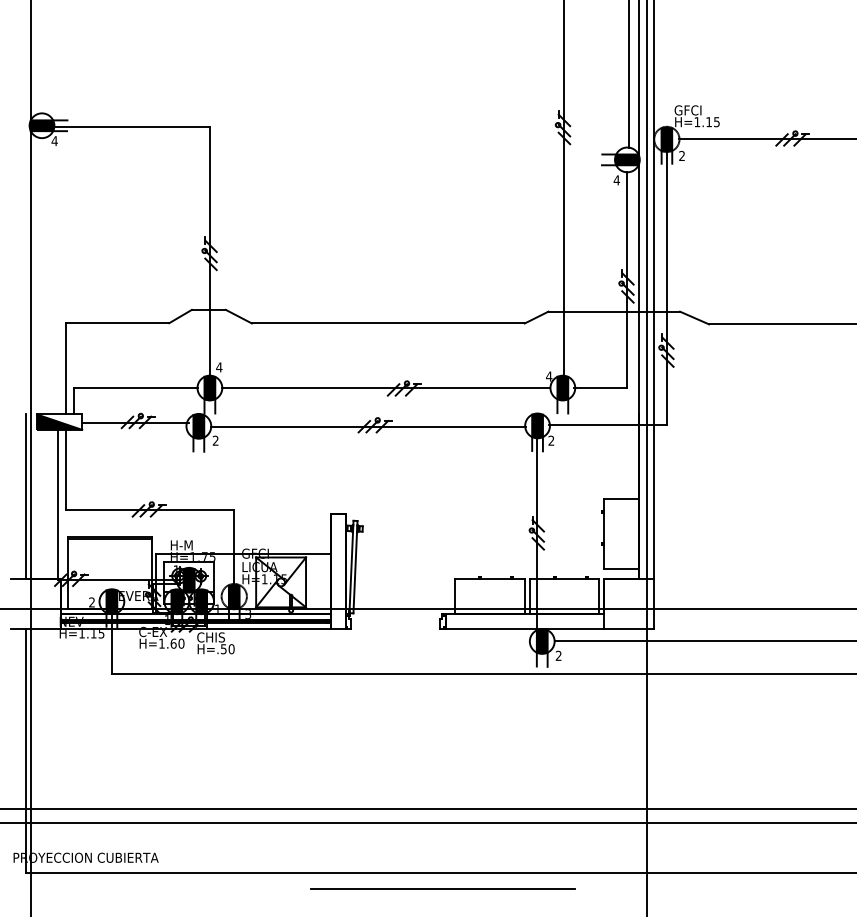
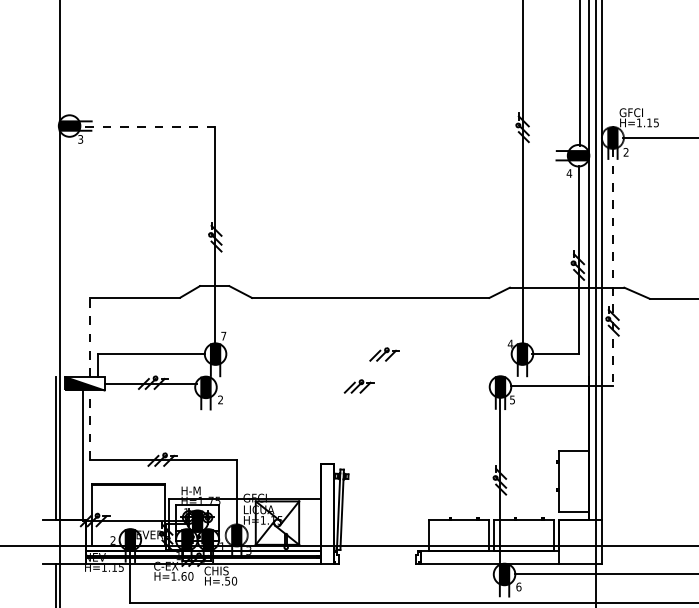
line: (131, 126) -> (147, 126), solid -> dashed
text: (54, 141) -> (80, 139), 4 -> 3
line: (666, 288) -> (612, 267), solid -> dashed
text: (219, 367) -> (223, 336), 4 -> 7
line: (66, 368) -> (90, 337), solid -> dashed
line: (386, 388) -> (369, 354), removed
line: (368, 426) -> (353, 387), removed
text: (551, 440) -> (512, 399), 2 -> 5
line: (65, 469) -> (90, 424), solid -> dashed
text: (558, 655) -> (518, 586), 2 -> 6

